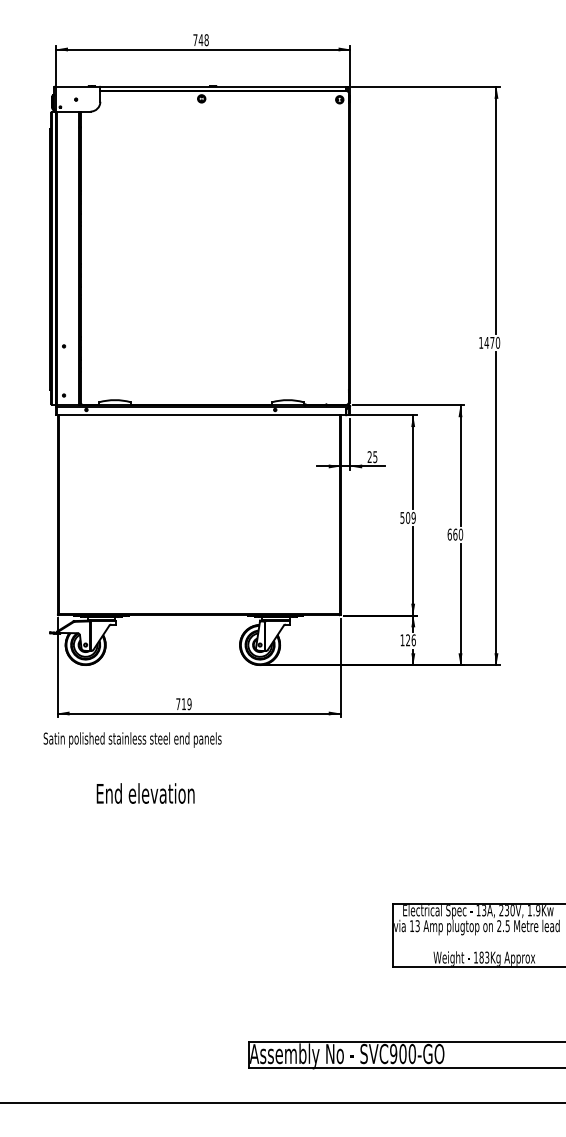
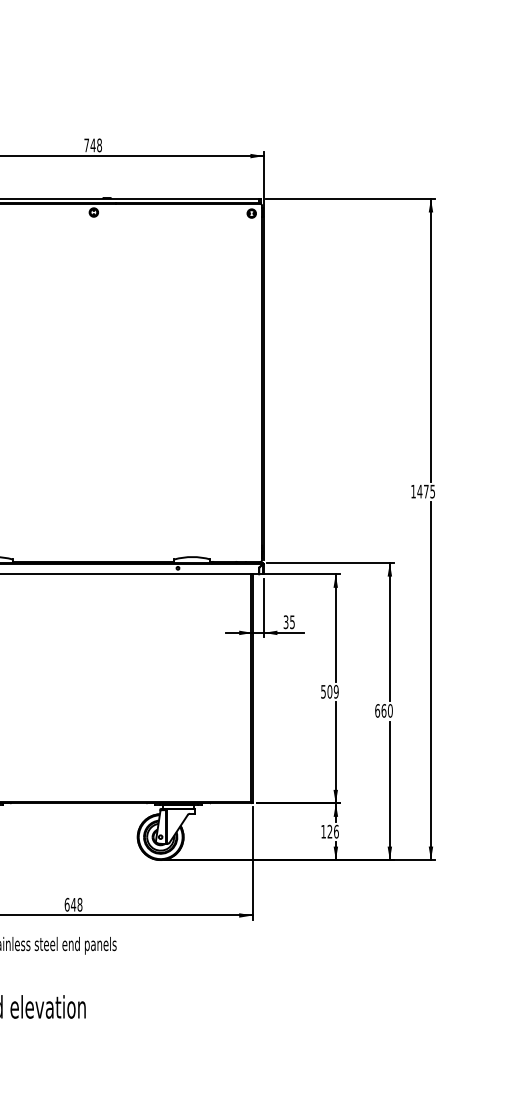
text: (497, 342) -> (432, 491), 1470 -> 1475
text: (369, 457) -> (285, 622), 25 -> 35
text: (183, 704) -> (73, 905), 719 -> 648

